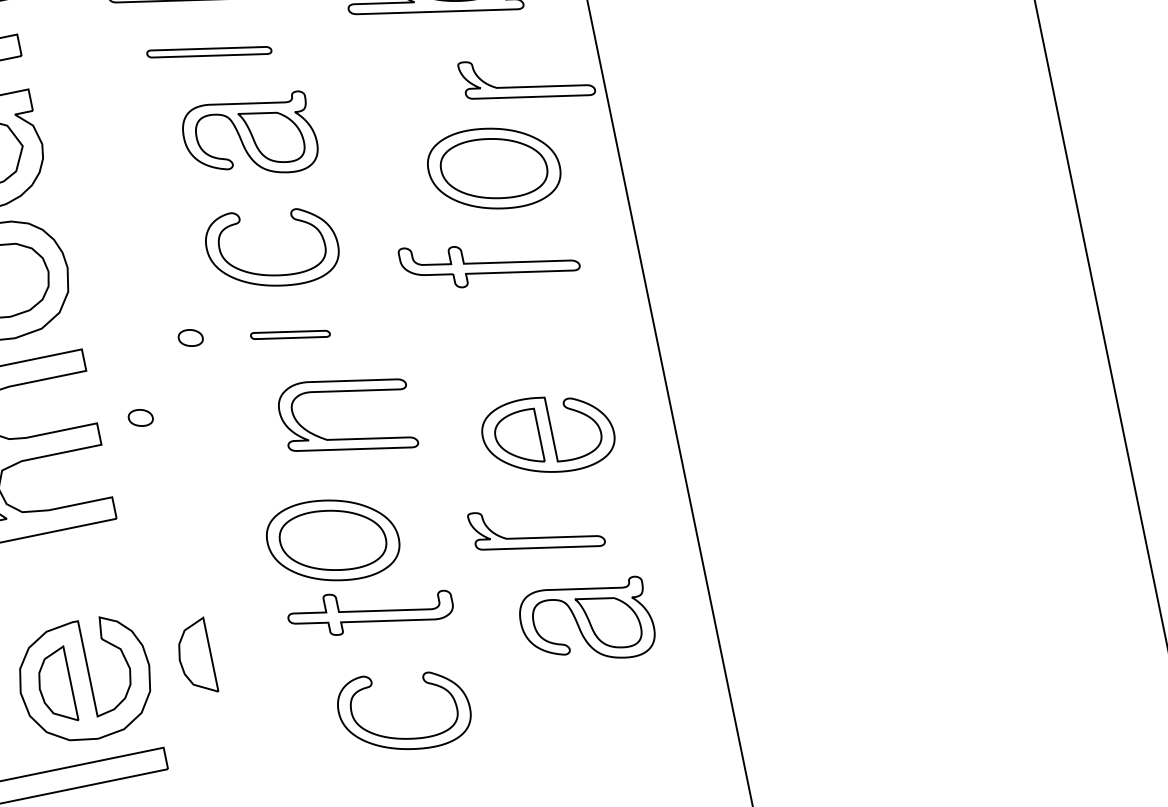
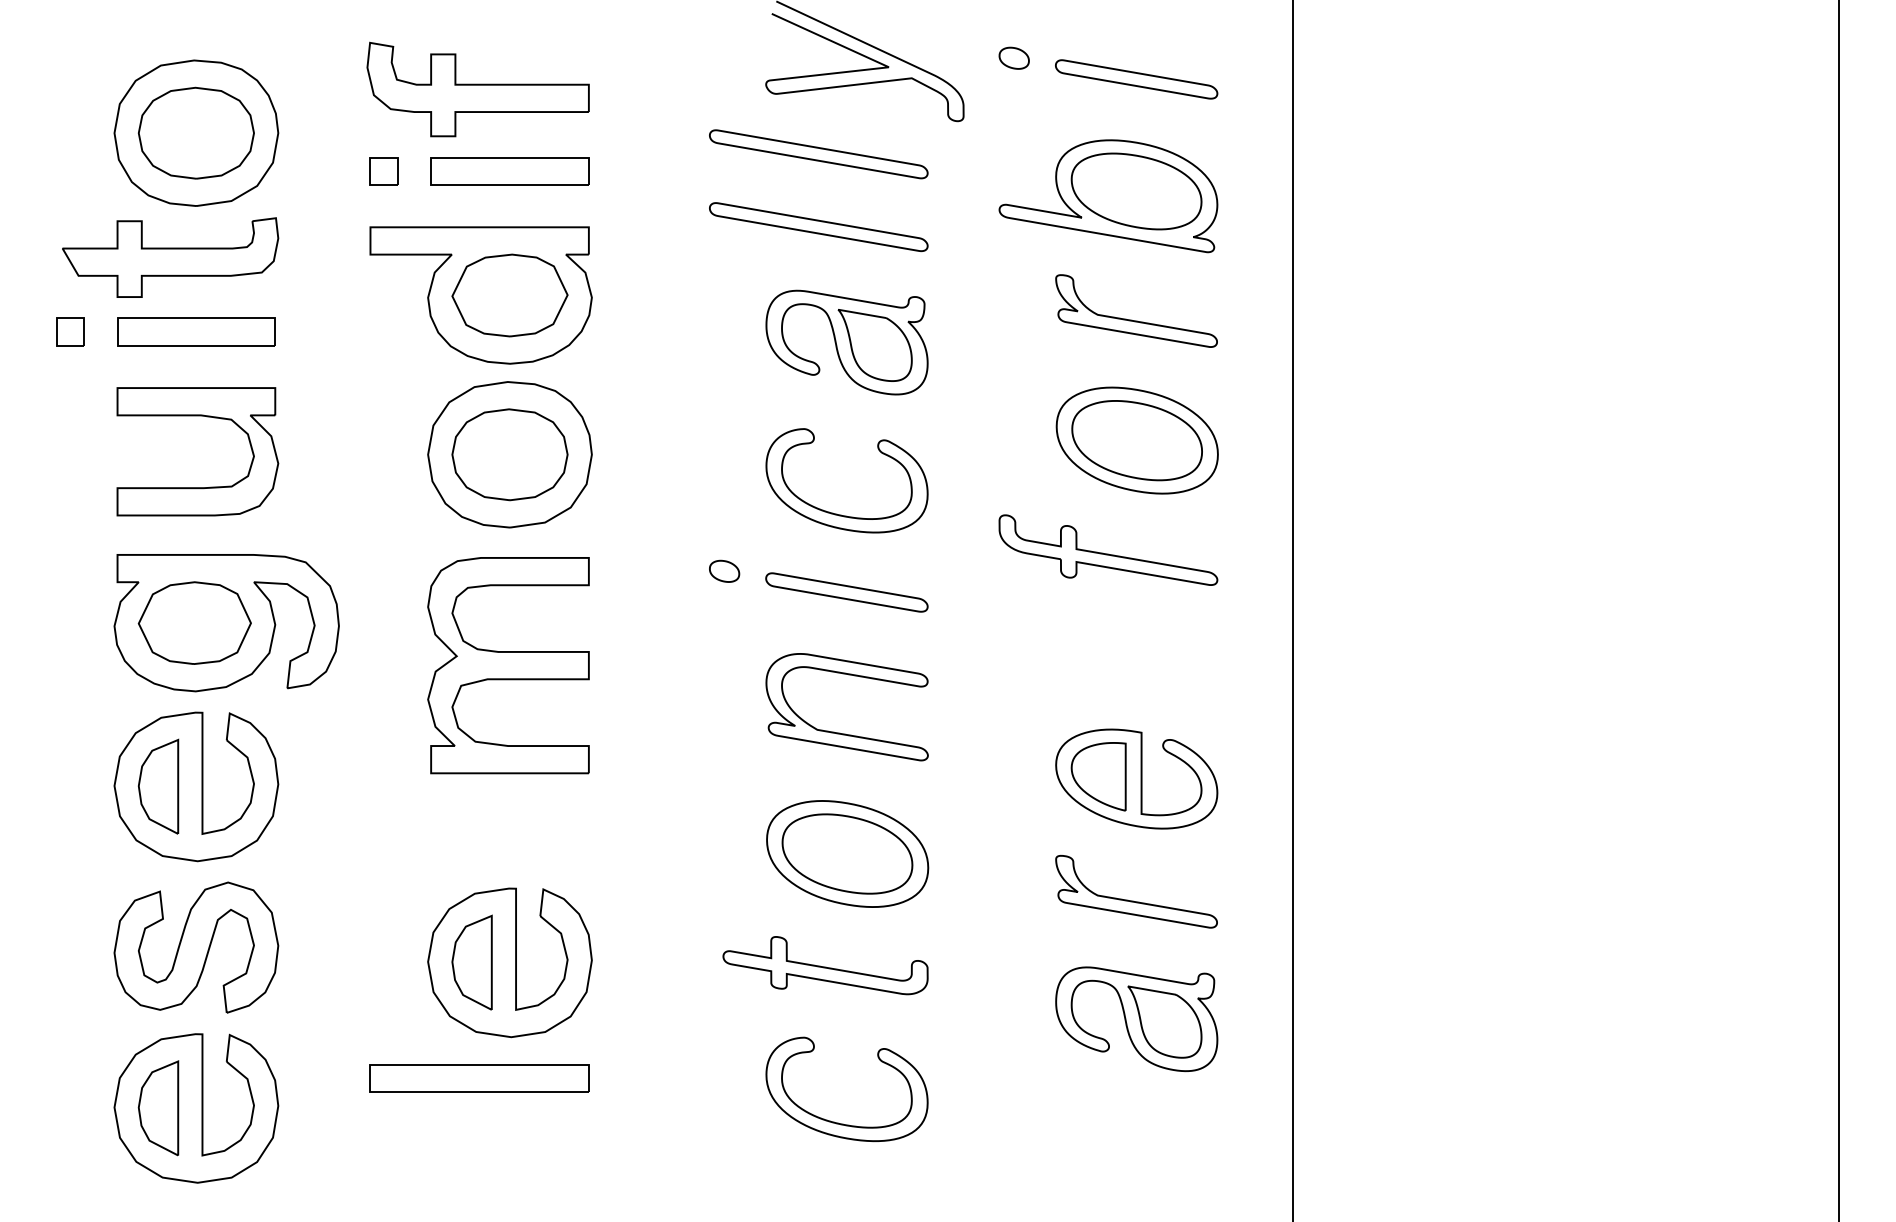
part: (209, 52) -> (818, 227), size x1.43
part: (528, 86) -> (1136, 320), moved
part: (290, 334) -> (846, 592), size x1.67
part: (140, 417) -> (643, 655), removed
part: (344, 438) -> (839, 732), moved
part: (535, 536) -> (1133, 900), moved
part: (370, 609) -> (825, 965), moved
part: (194, 657) -> (649, 962), removed
part: (403, 737) -> (838, 1122), moved

